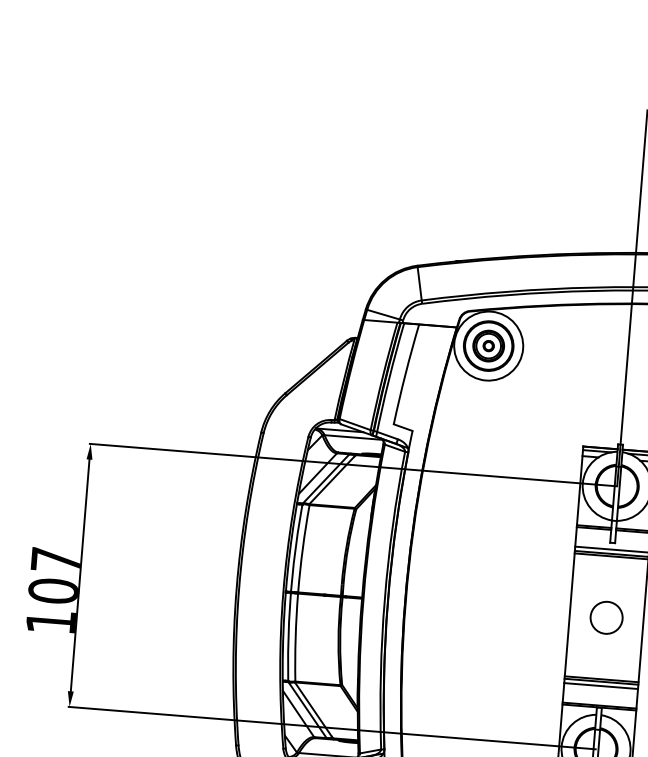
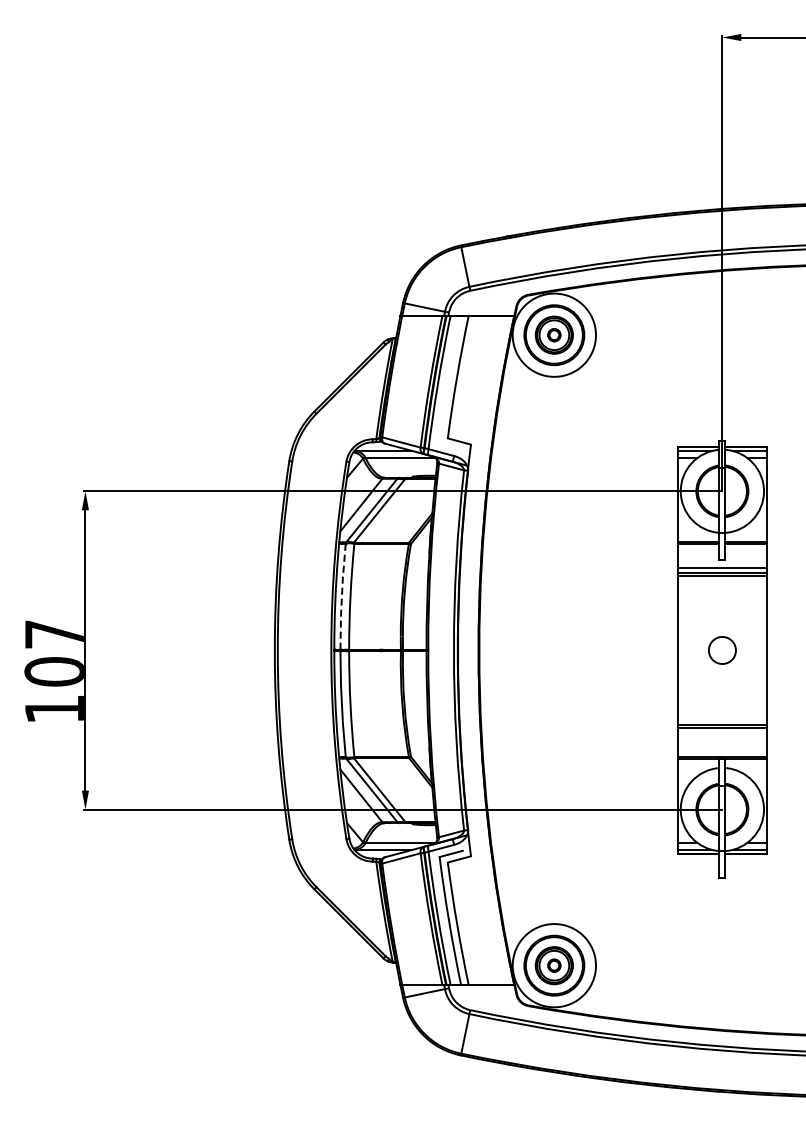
line: (295, 547) -> (341, 596), solid -> dashed
circle: (606, 617) -> (722, 650), size x0.7
line: (601, 686) -> (722, 733), removed

